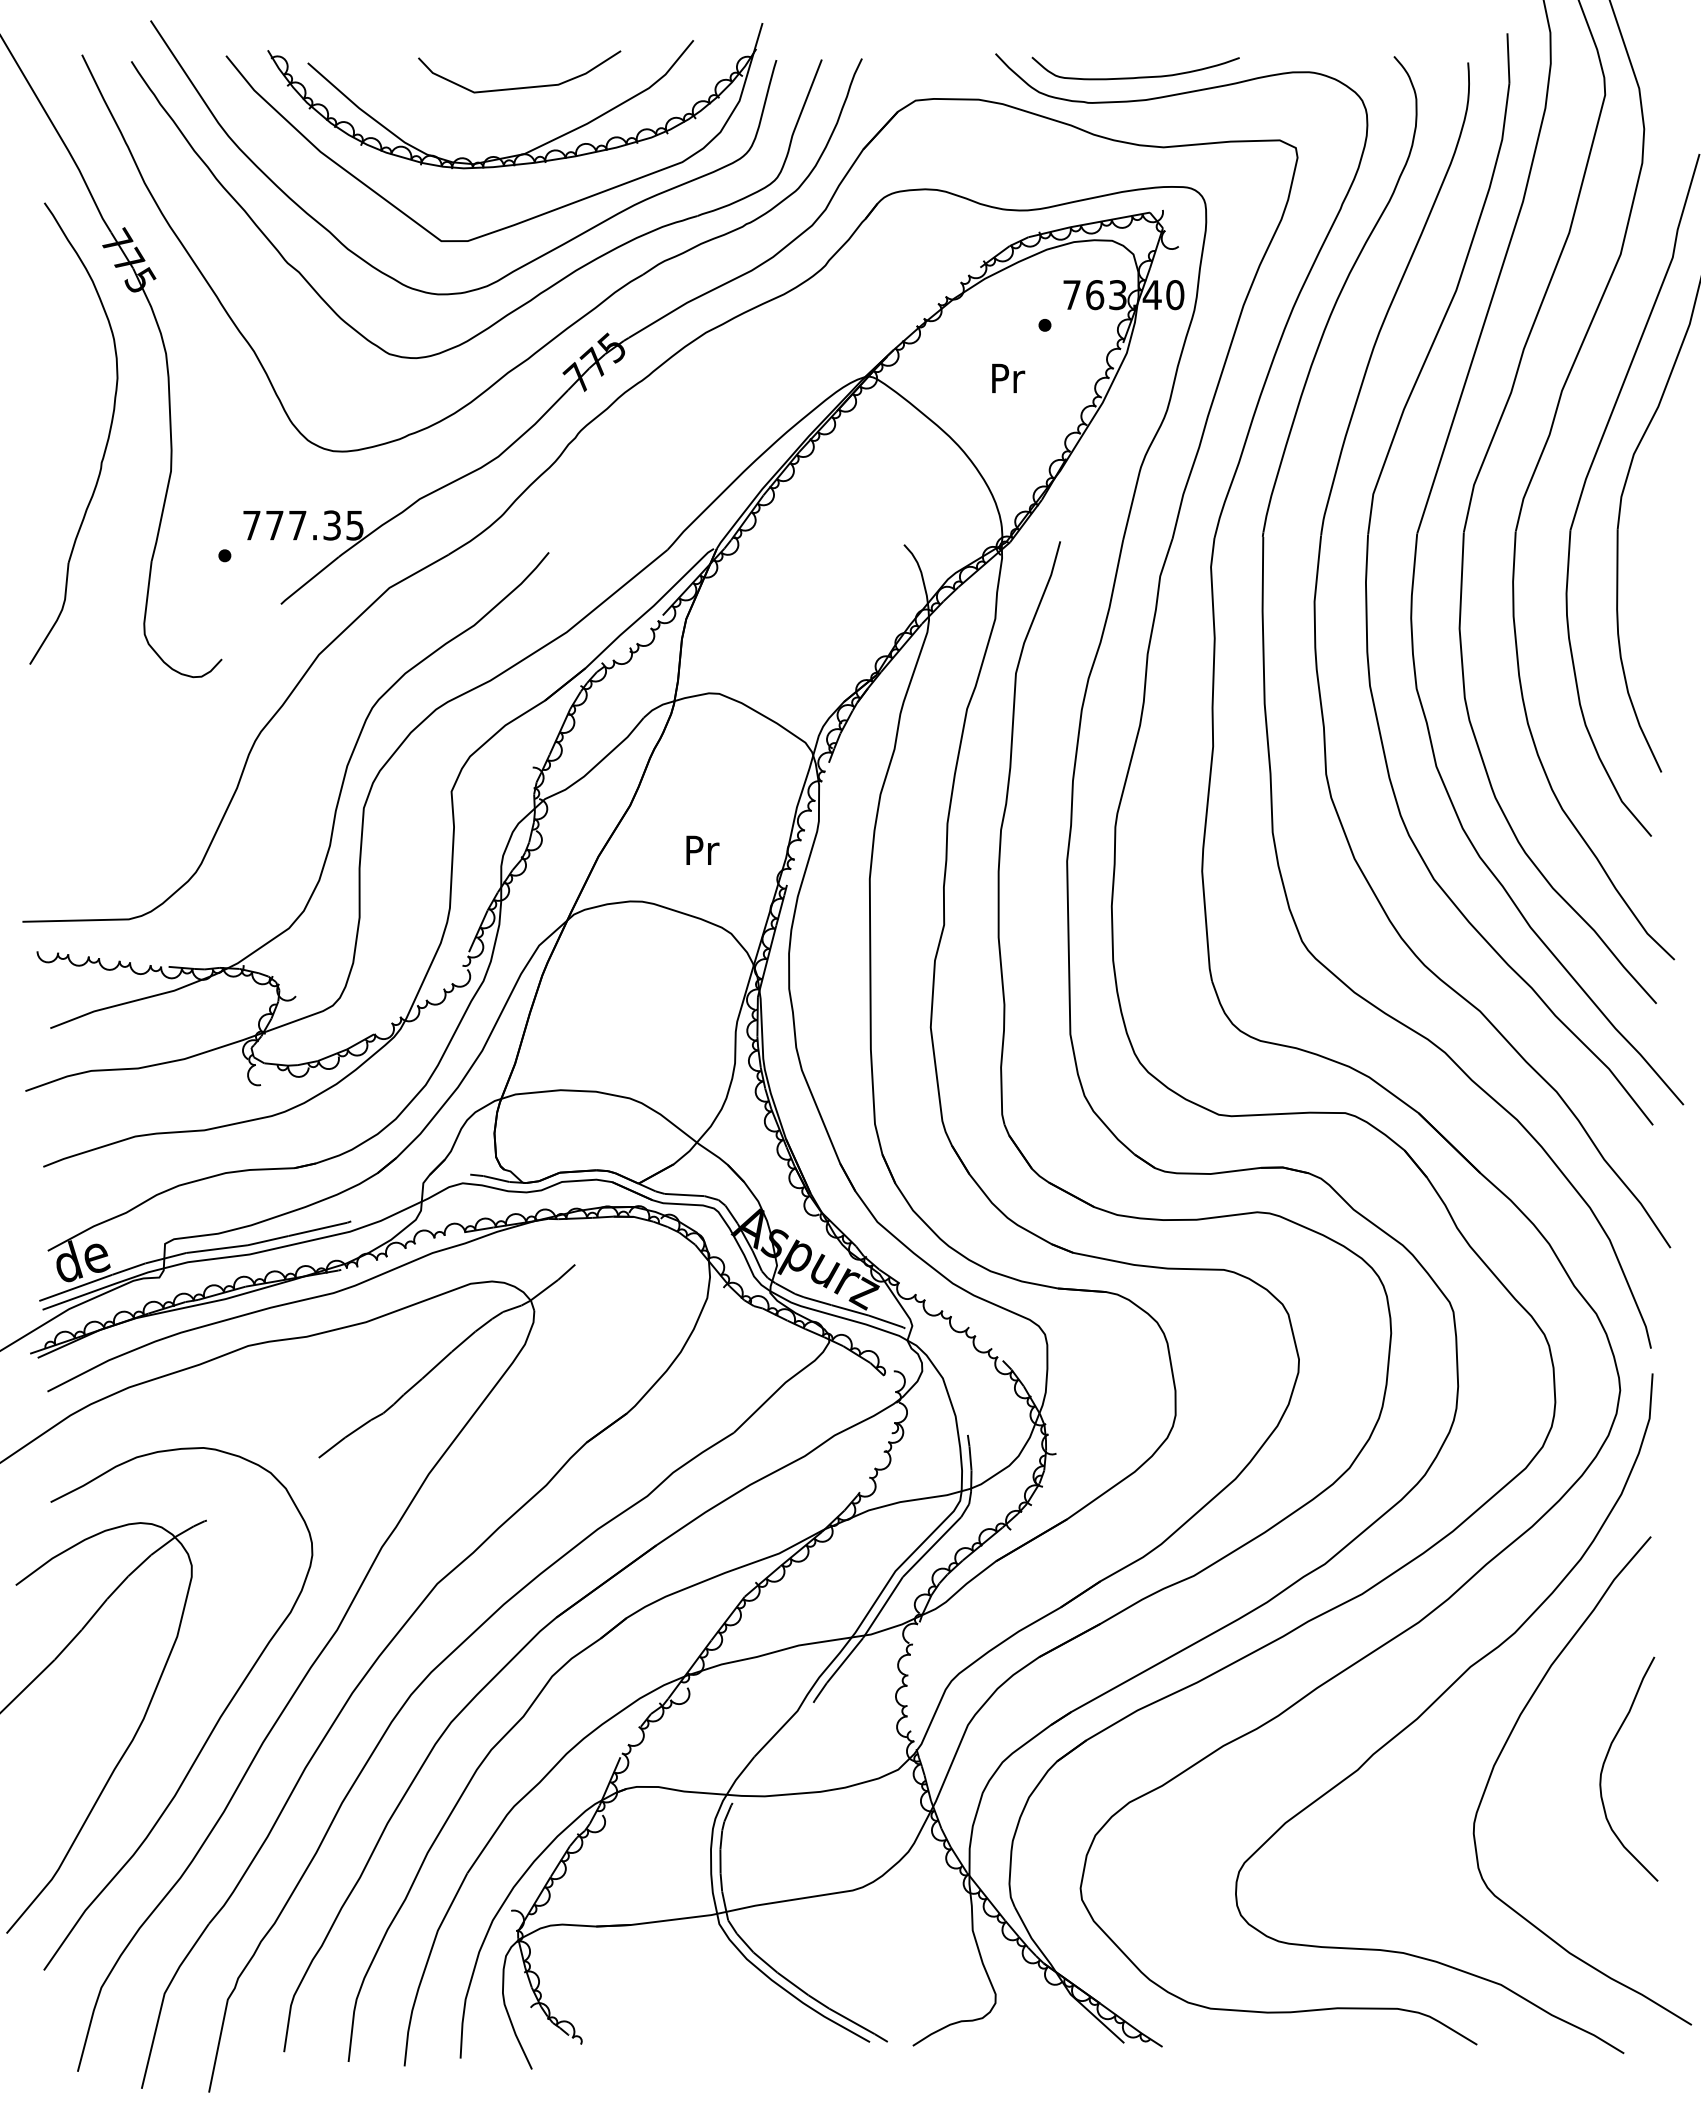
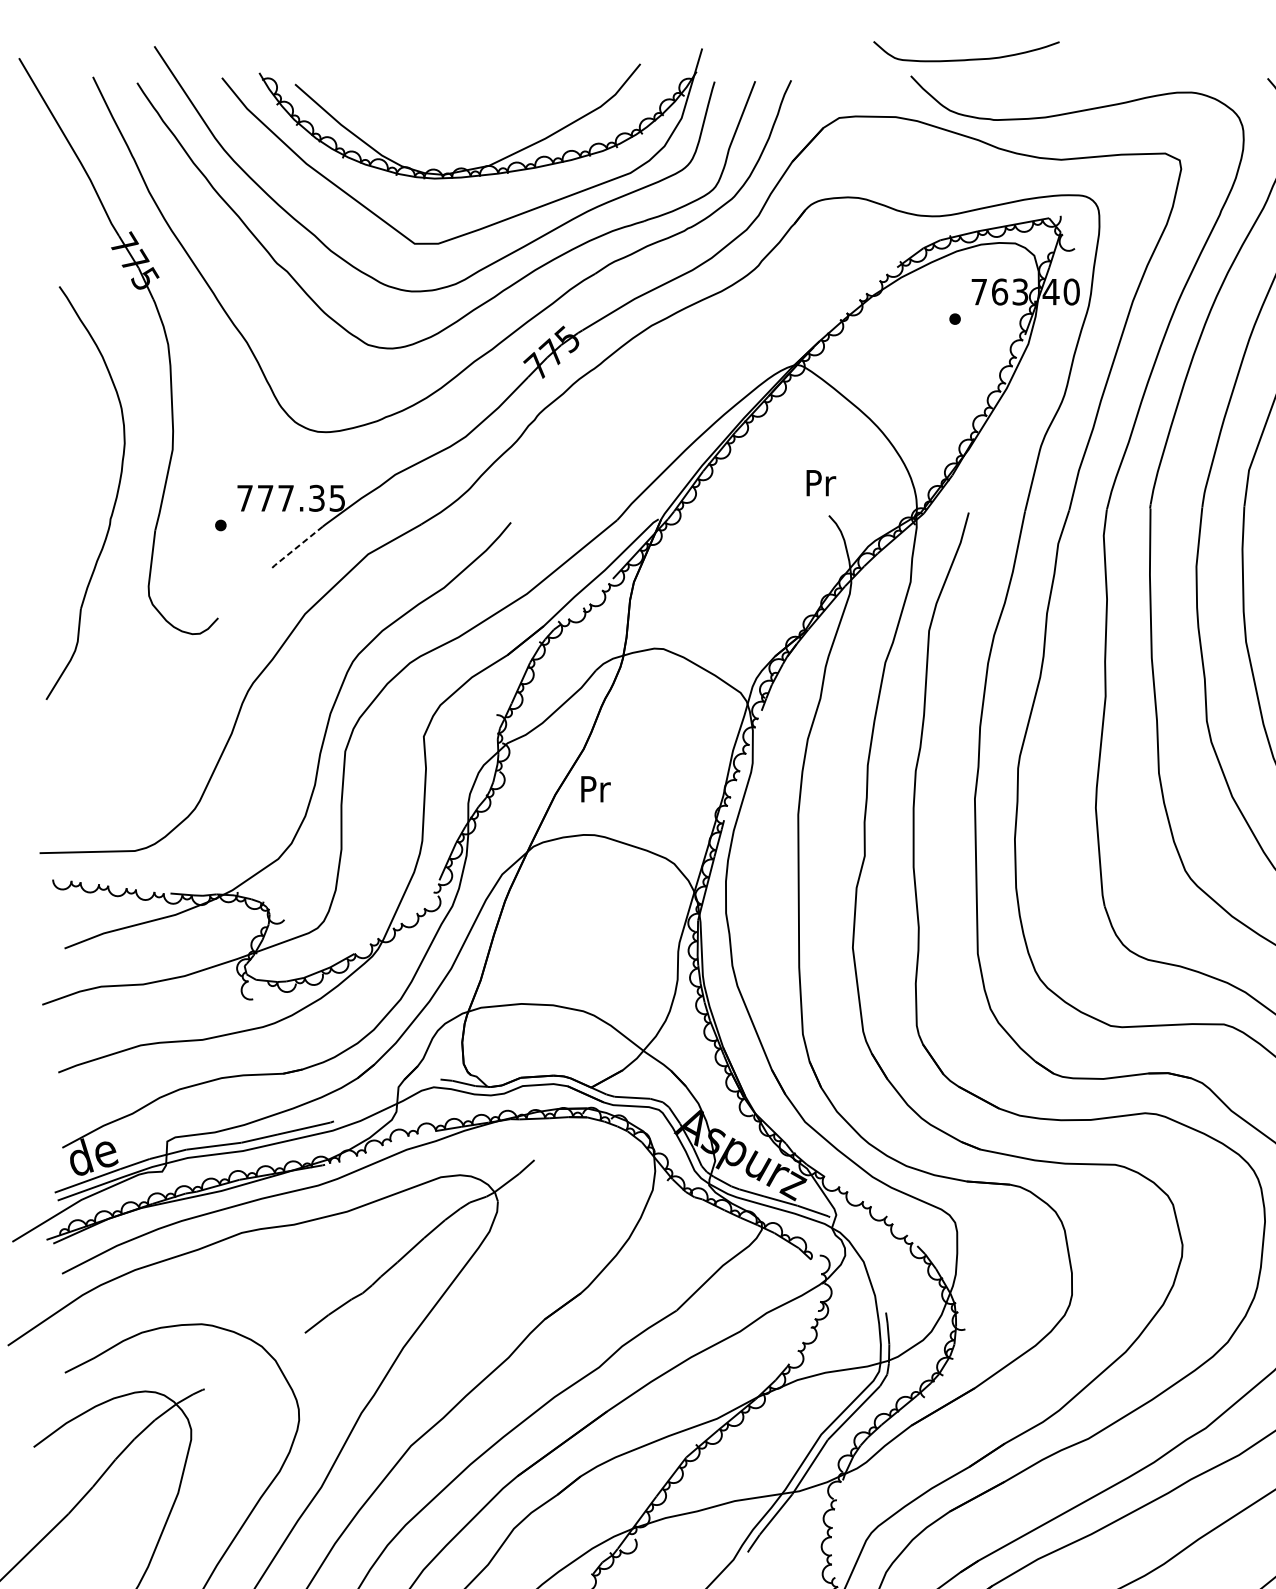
curve: (1137, 76) -> (968, 58), moved
curve: (519, 87) -> (484, 106), removed
text: (1008, 377) -> (821, 482), moved
part: (106, 441) -> (114, 500), moved
line: (309, 580) -> (296, 547), solid -> dashed
text: (702, 849) -> (595, 788), moved

